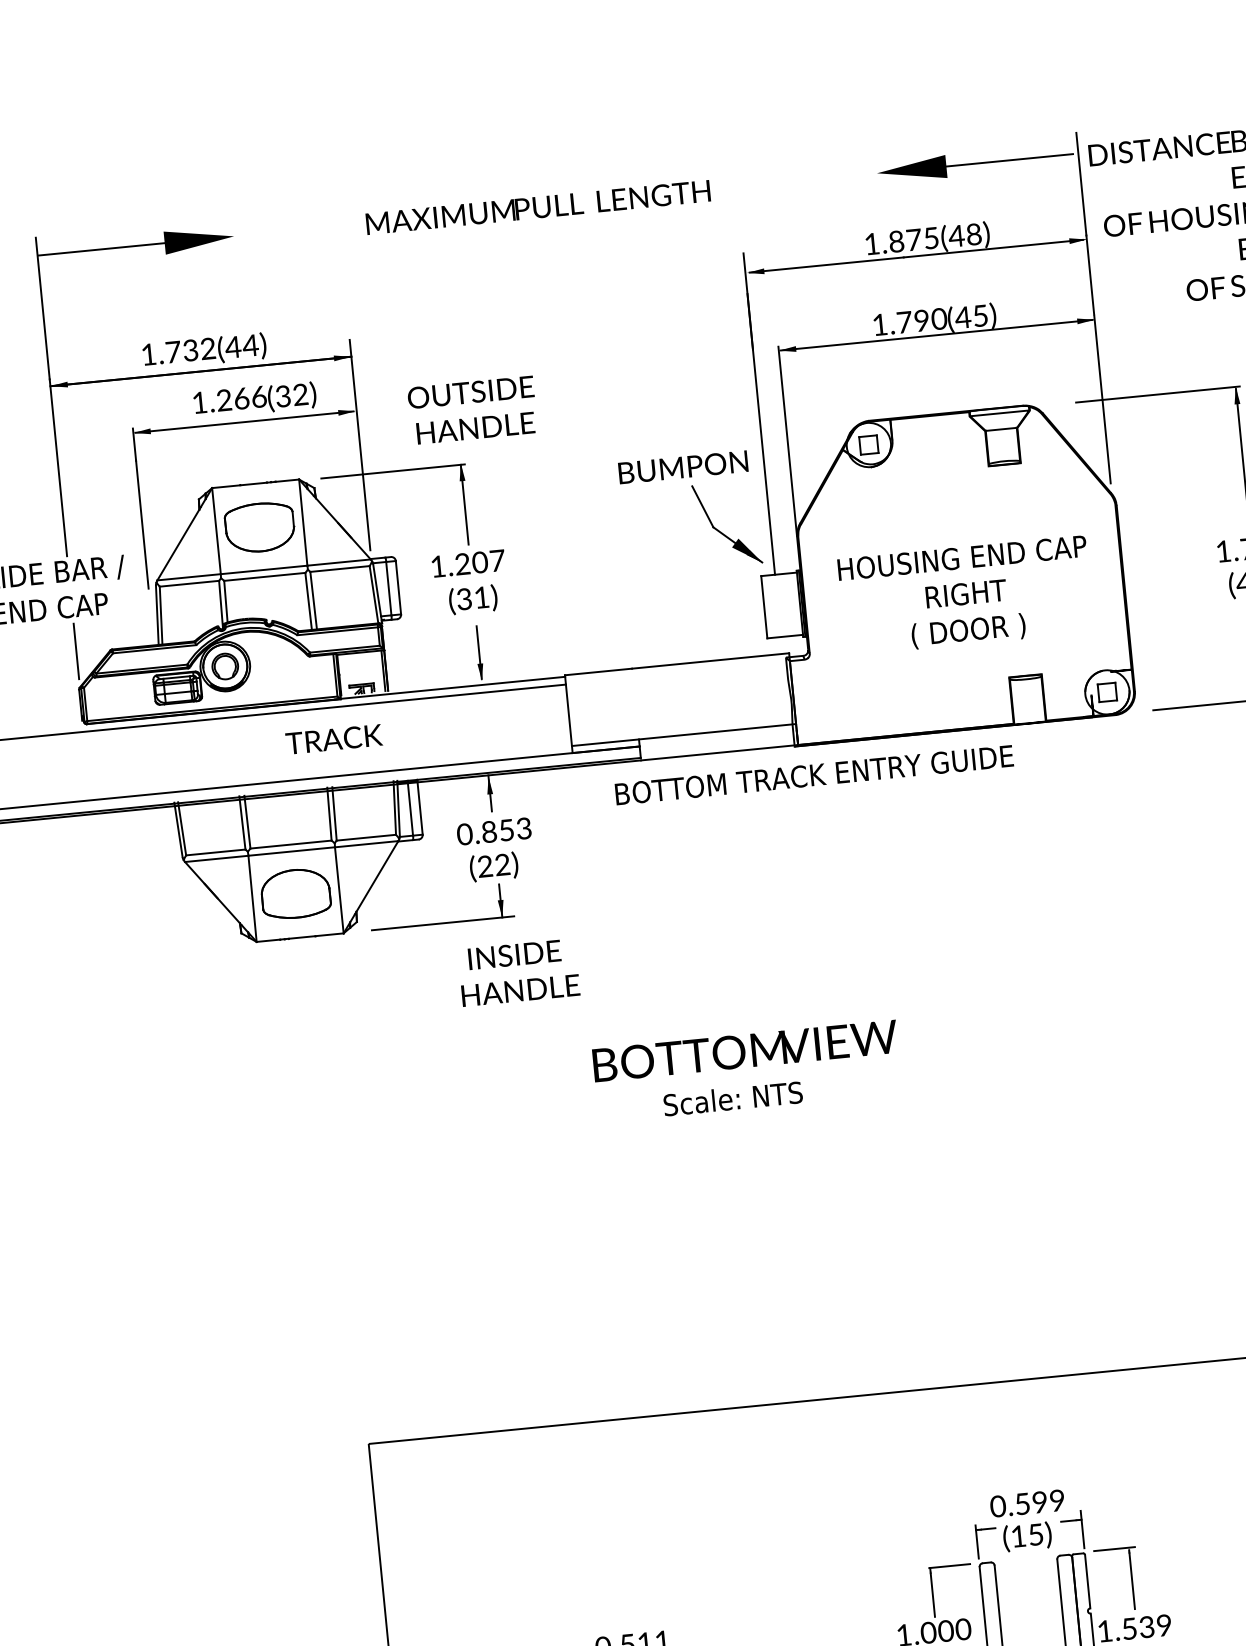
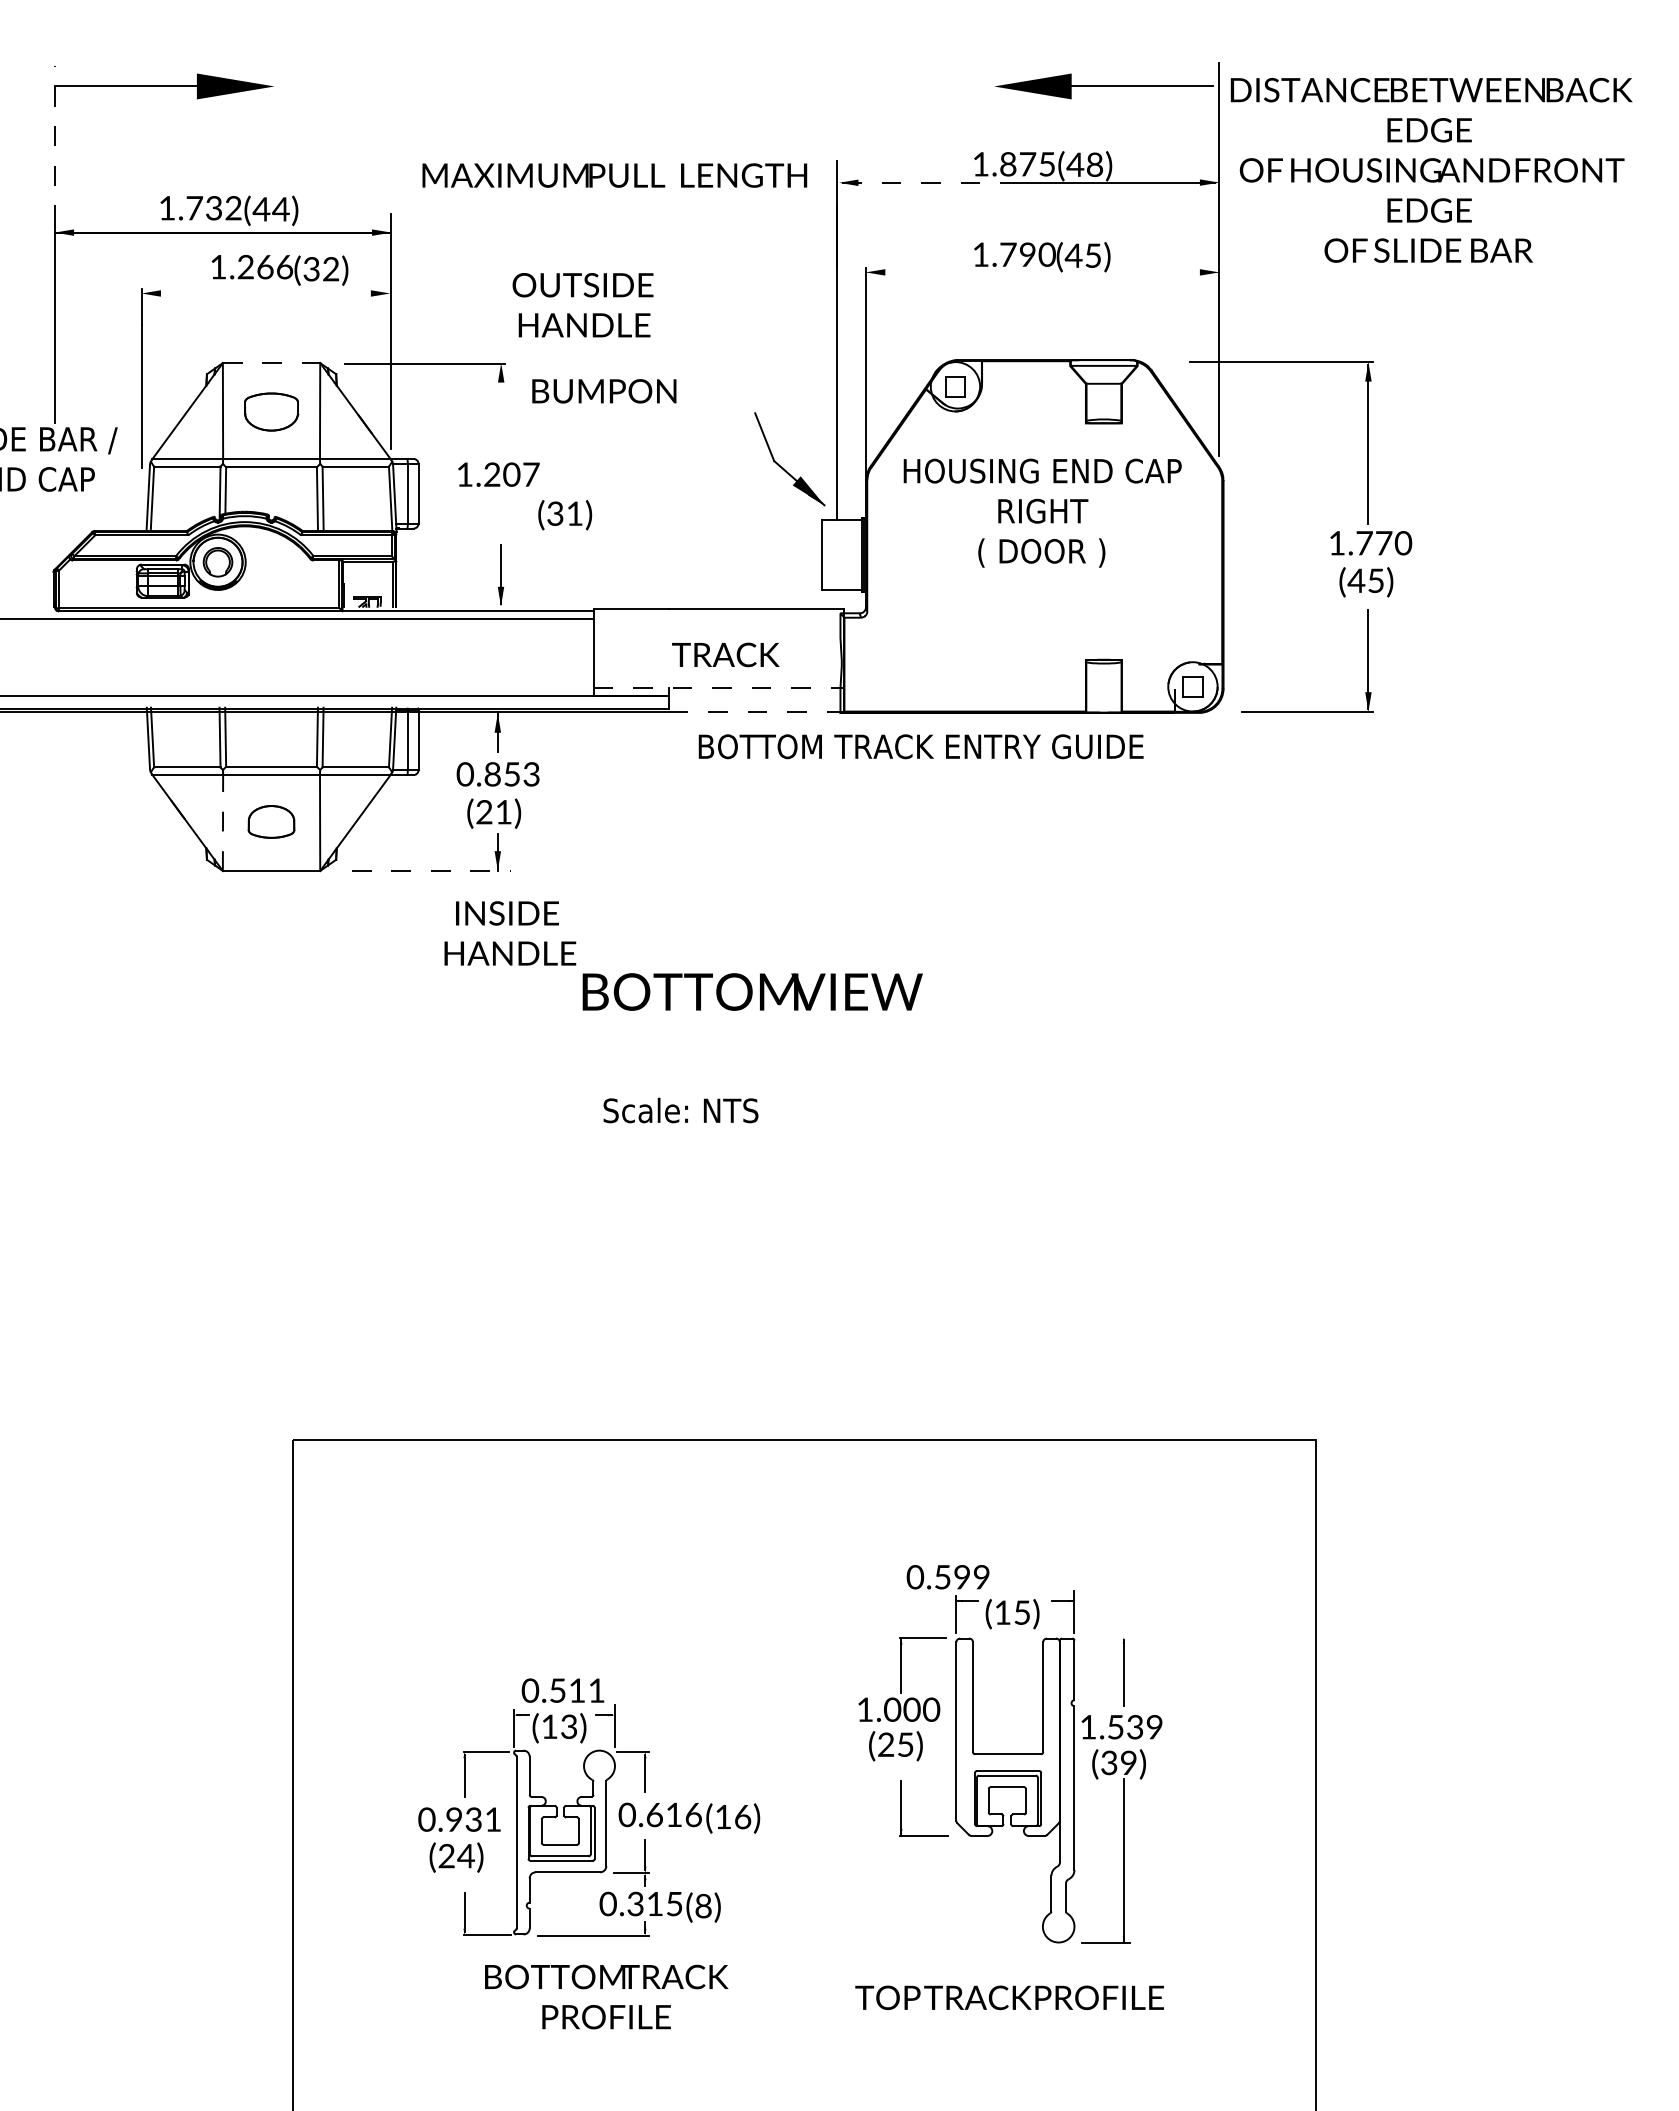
text: (537, 207) -> (614, 175), moved
line: (826, 264) -> (928, 182), solid -> dashed
line: (42, 308) -> (54, 145), solid -> dashed
line: (936, 335) -> (1042, 272), removed
text: (472, 410) -> (582, 305), moved
line: (244, 422) -> (265, 293), removed
text: (683, 467) -> (604, 391), moved
line: (255, 484) -> (271, 363), solid -> dashed
line: (465, 504) -> (501, 408), removed
part: (259, 527) -> (271, 411), size x0.7
text: (965, 595) -> (1042, 512), moved
text: (473, 599) -> (565, 515), moved
line: (76, 651) -> (54, 529), removed
line: (684, 735) -> (719, 688), solid -> dashed
text: (333, 739) -> (725, 654), moved
line: (719, 752) -> (756, 711), solid -> dashed
text: (813, 775) -> (920, 746), moved
text: (502, 865) -> (503, 812), (22) -> (21)
part: (295, 893) -> (271, 821), size x0.6
line: (252, 898) -> (223, 822), solid -> dashed
line: (443, 923) -> (431, 870), solid -> dashed
text: (745, 1050) -> (752, 991), moved
text: (732, 1098) -> (680, 1110), moved
text: (1026, 1503) -> (947, 1577), moved
line: (1114, 1549) -> (1107, 1637), removed

